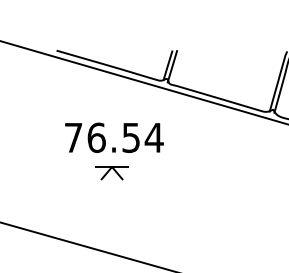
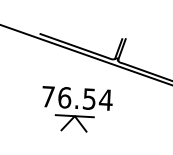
part: (111, 173) -> (73, 123), size x1.67

